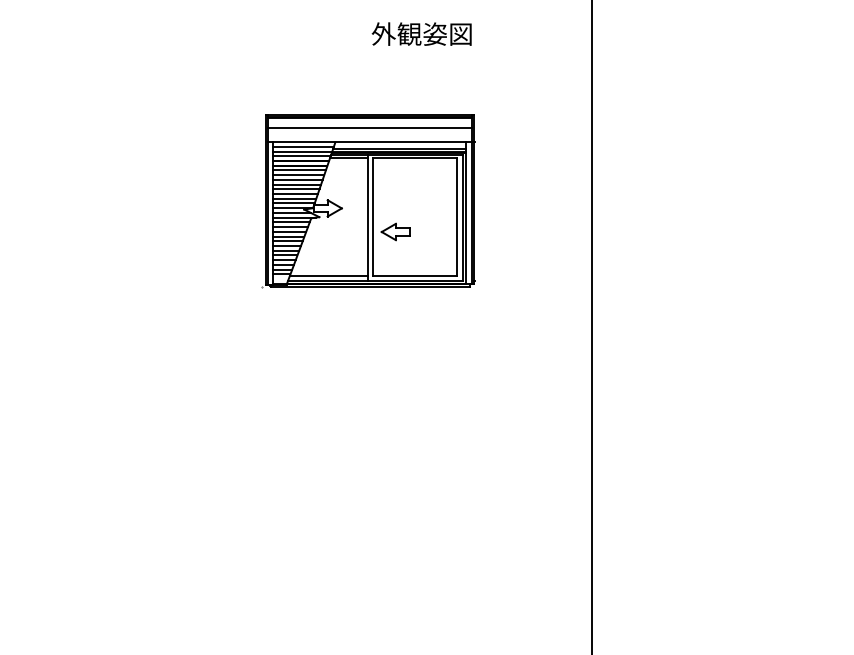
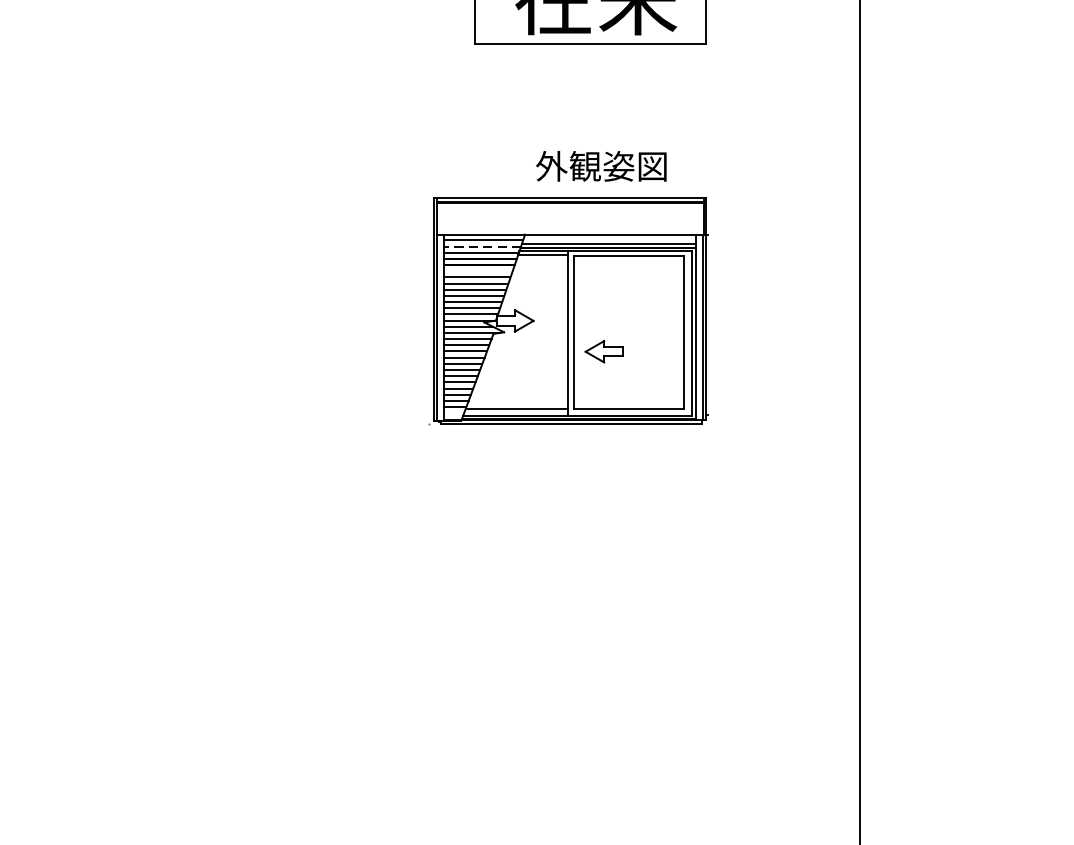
text: (421, 33) -> (601, 165), moved
line: (369, 128) -> (569, 216), removed
line: (302, 151) -> (482, 246), solid -> dashed
line: (299, 170) -> (478, 271), removed

